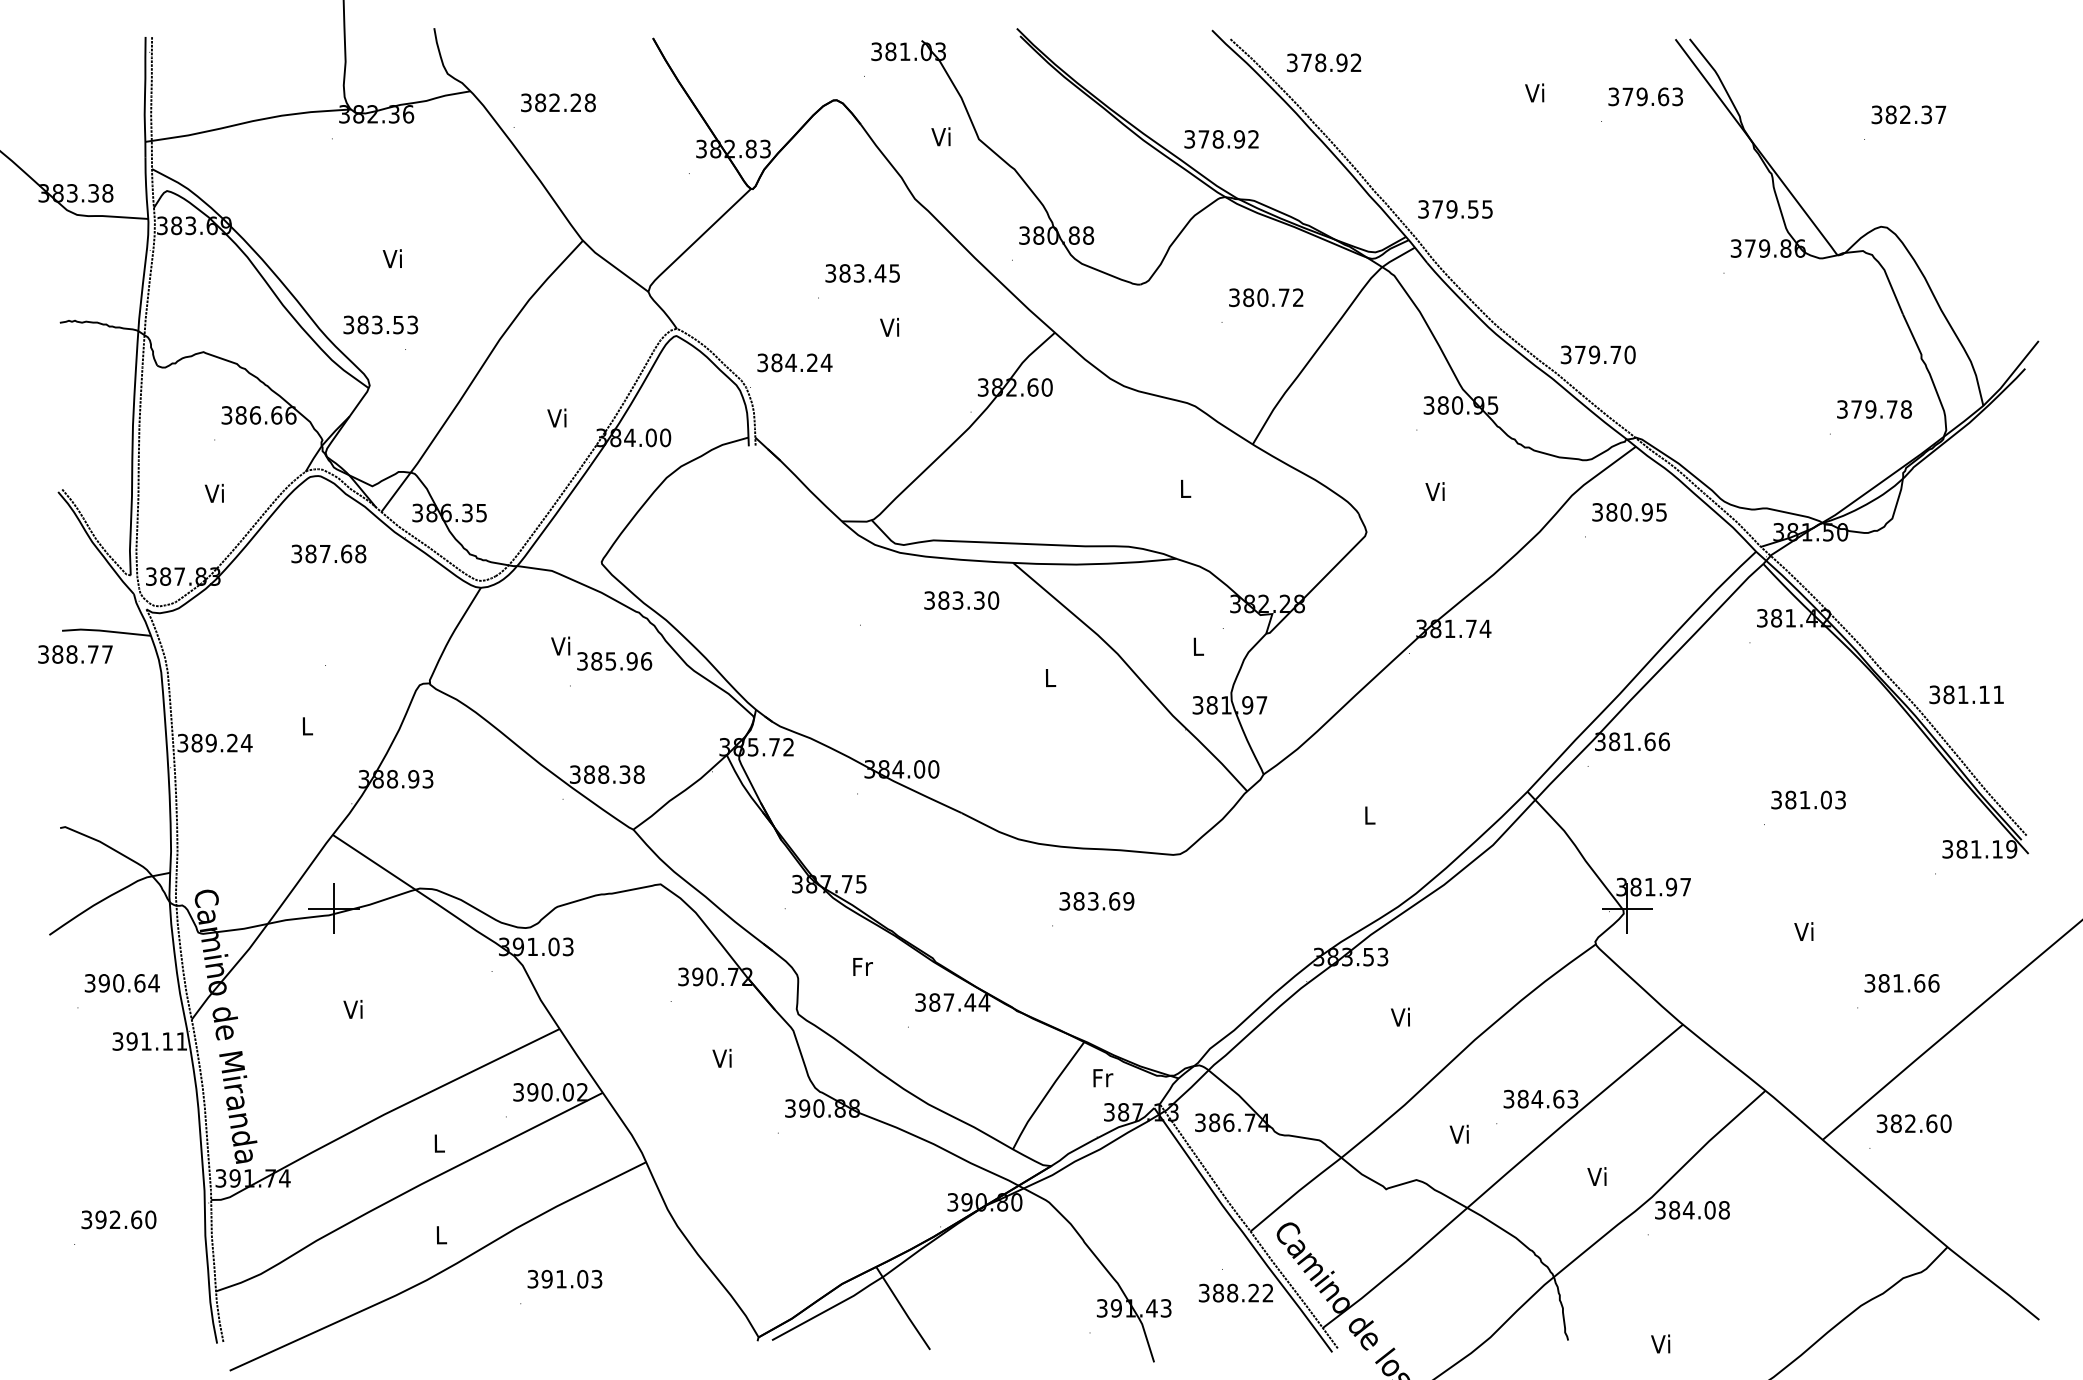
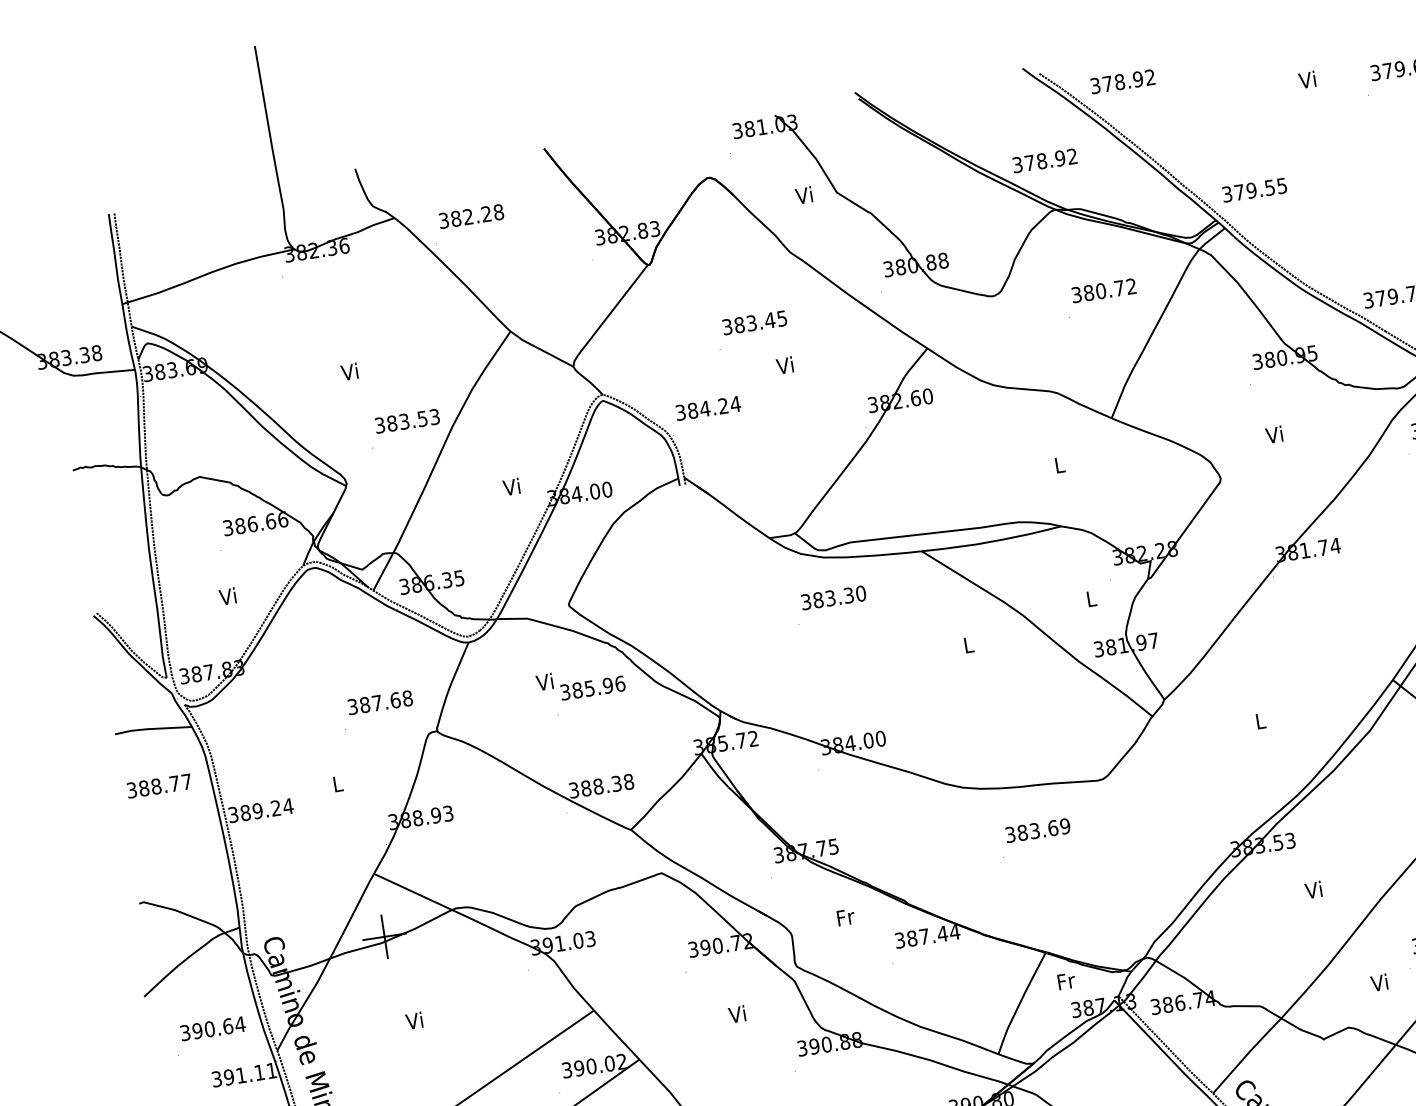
text: (380, 324) -> (407, 420), moved
text: (328, 553) -> (379, 702), moved
text: (961, 600) -> (833, 597), moved
text: (75, 654) -> (159, 786), moved

